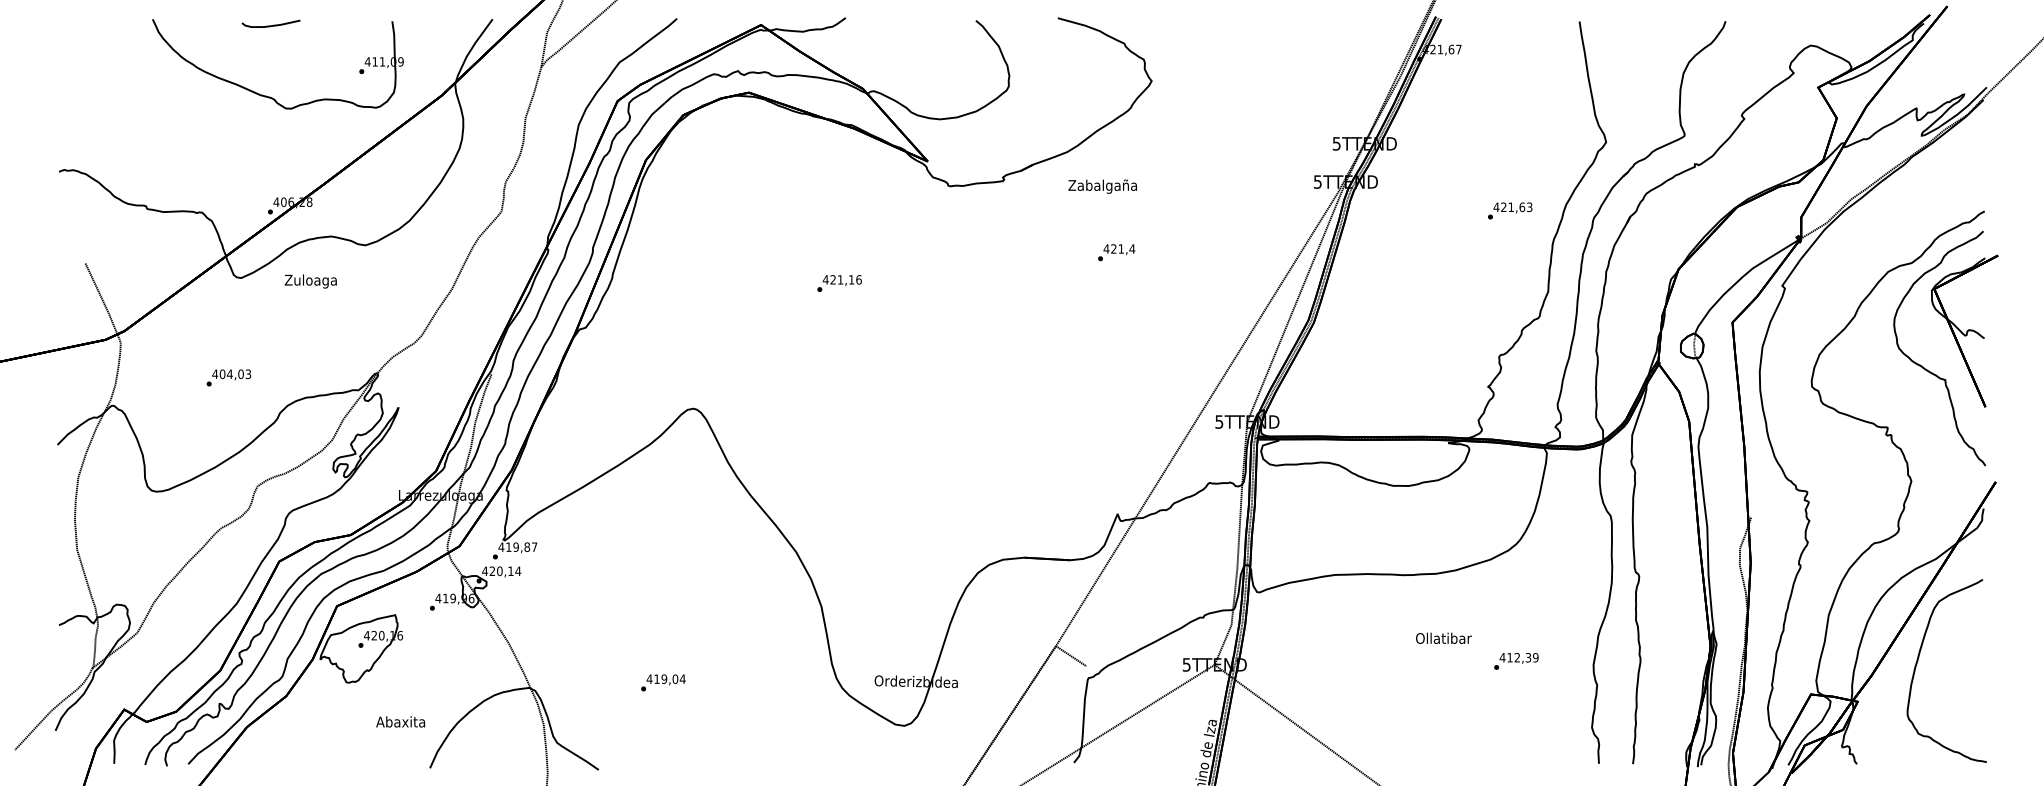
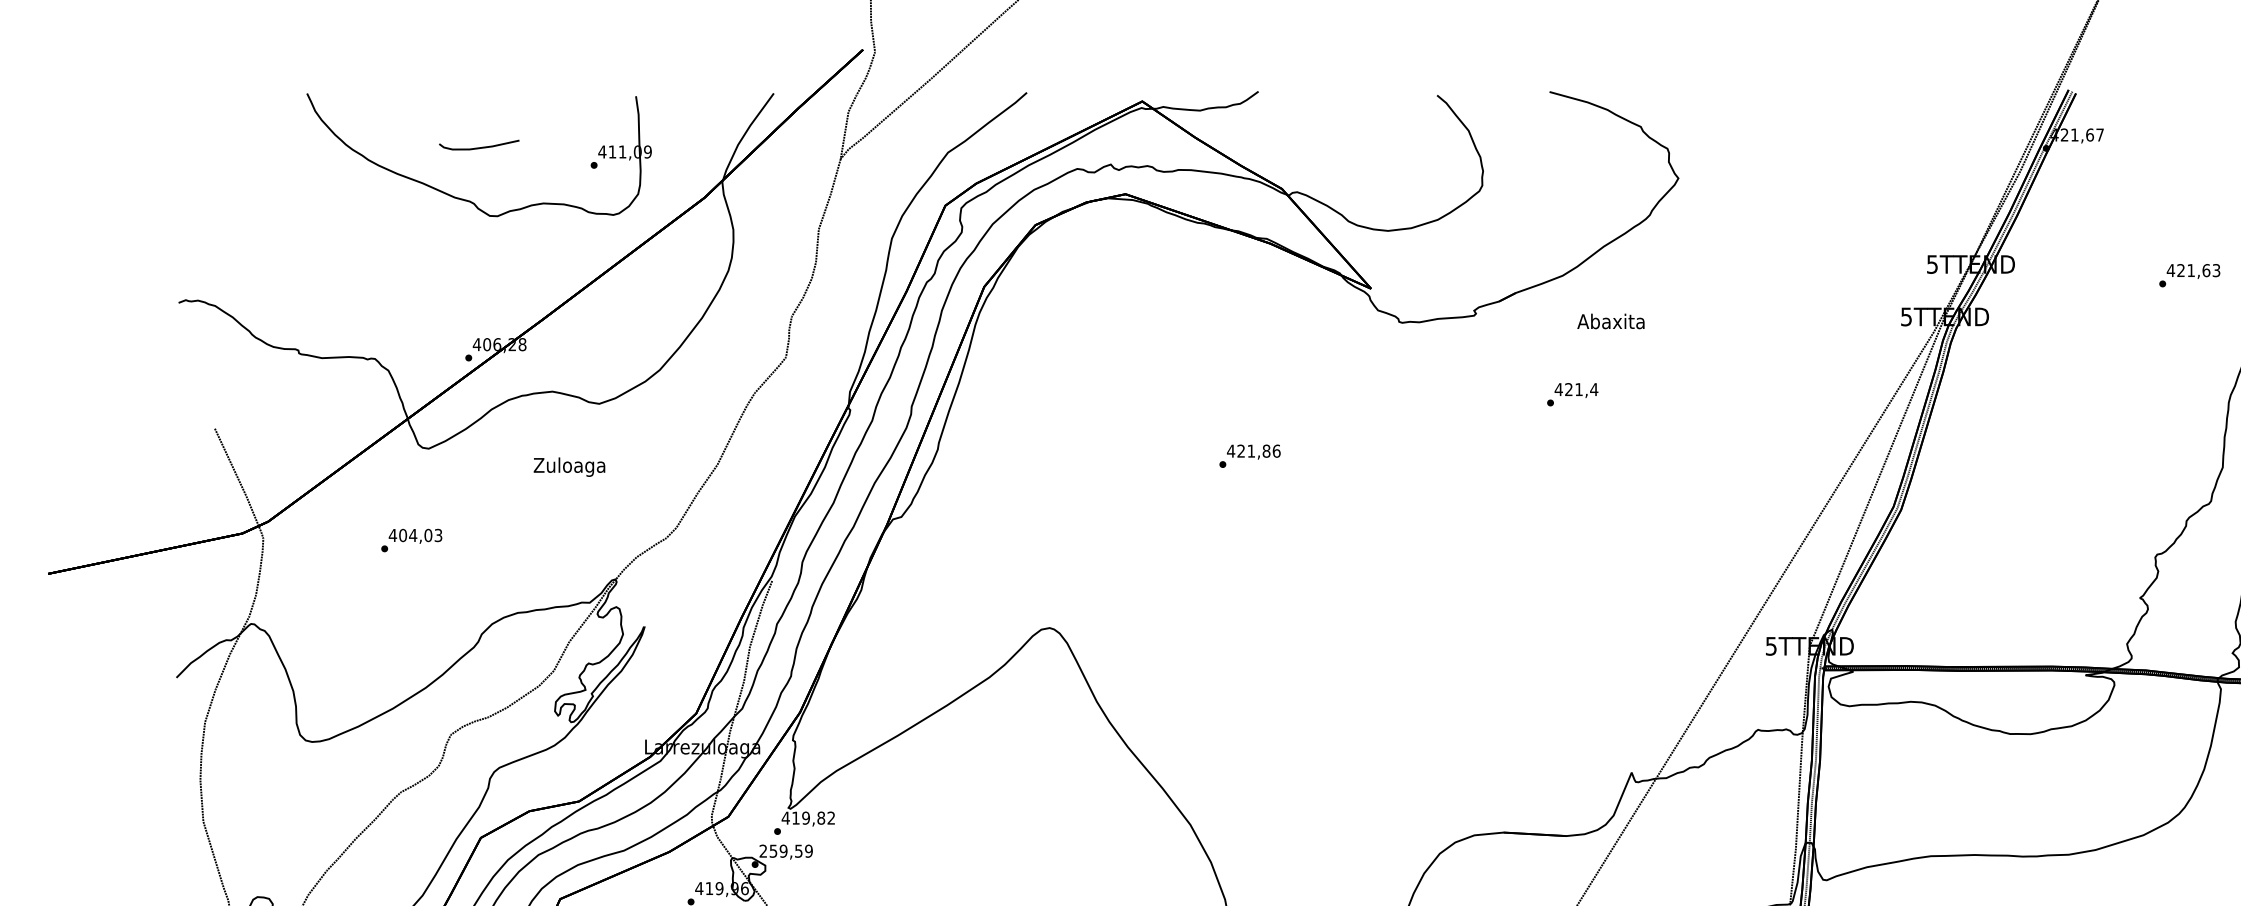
curve: (270, 25) -> (478, 147), moved
text: (1102, 186) -> (1610, 323), Zabalgaña -> Abaxita
text: (1510, 210) -> (2190, 274), moved
text: (1116, 252) -> (1572, 394), moved
text: (851, 279) -> (1266, 450), 421,16 -> 421,86
text: (310, 281) -> (569, 467), moved
text: (228, 377) -> (411, 539), moved
text: (534, 546) -> (831, 817), 419,87 -> 419,82
text: (501, 571) -> (785, 851), 420,14 -> 259,59

